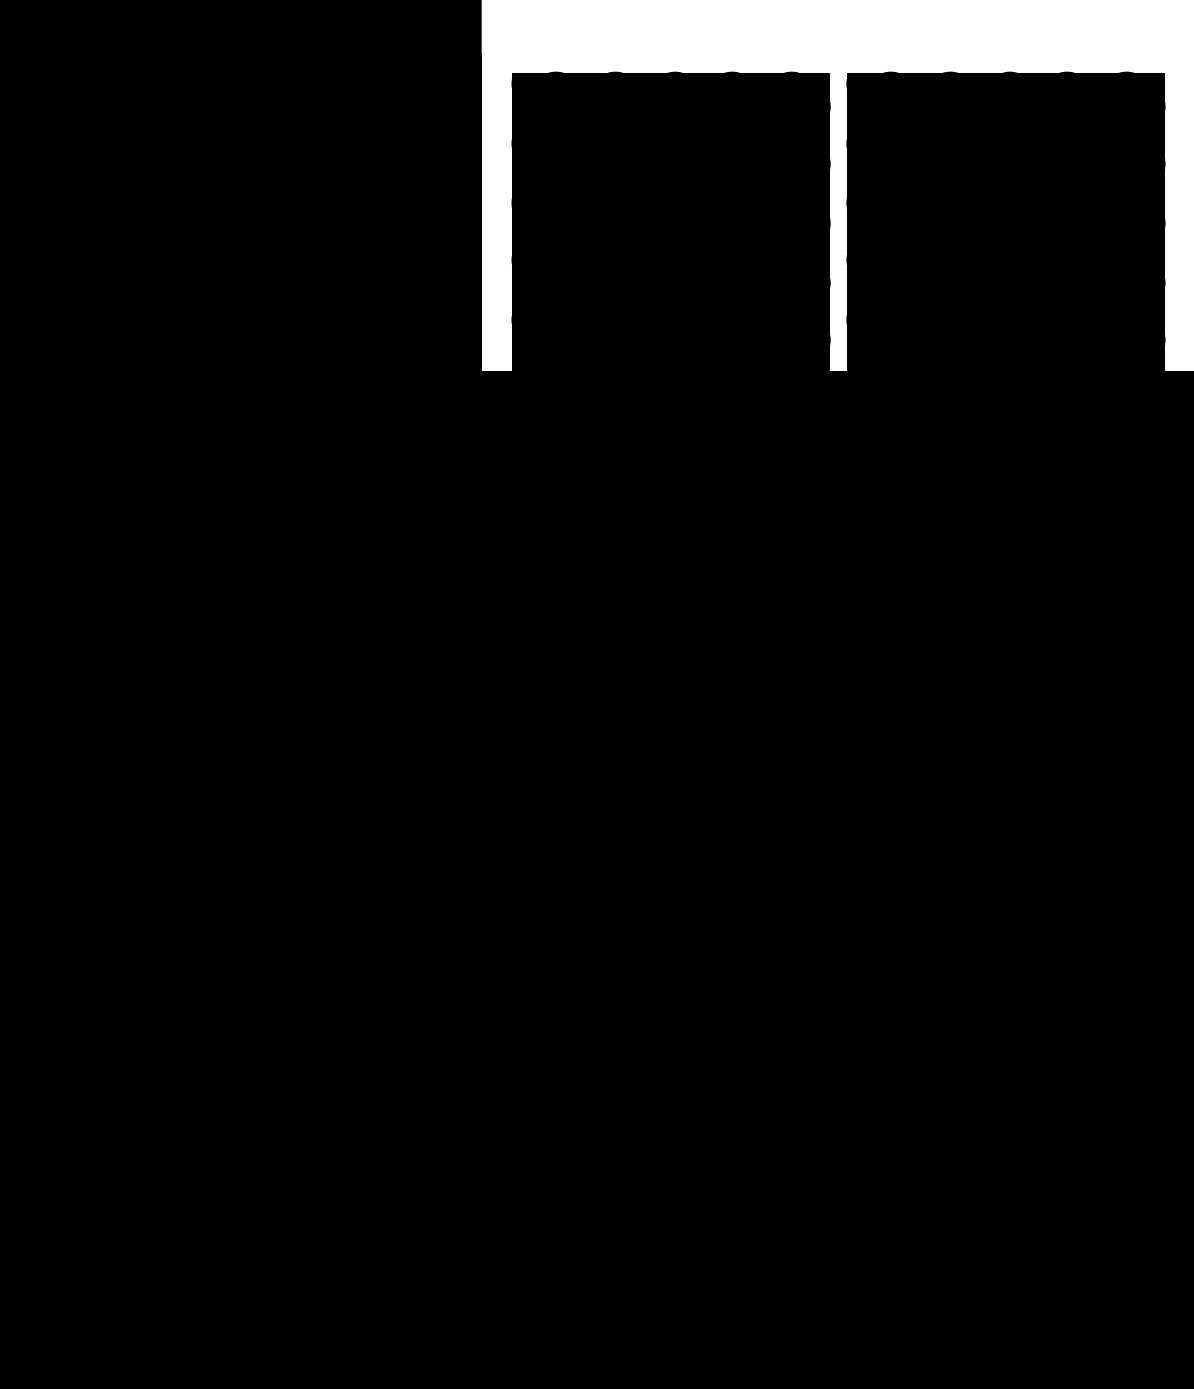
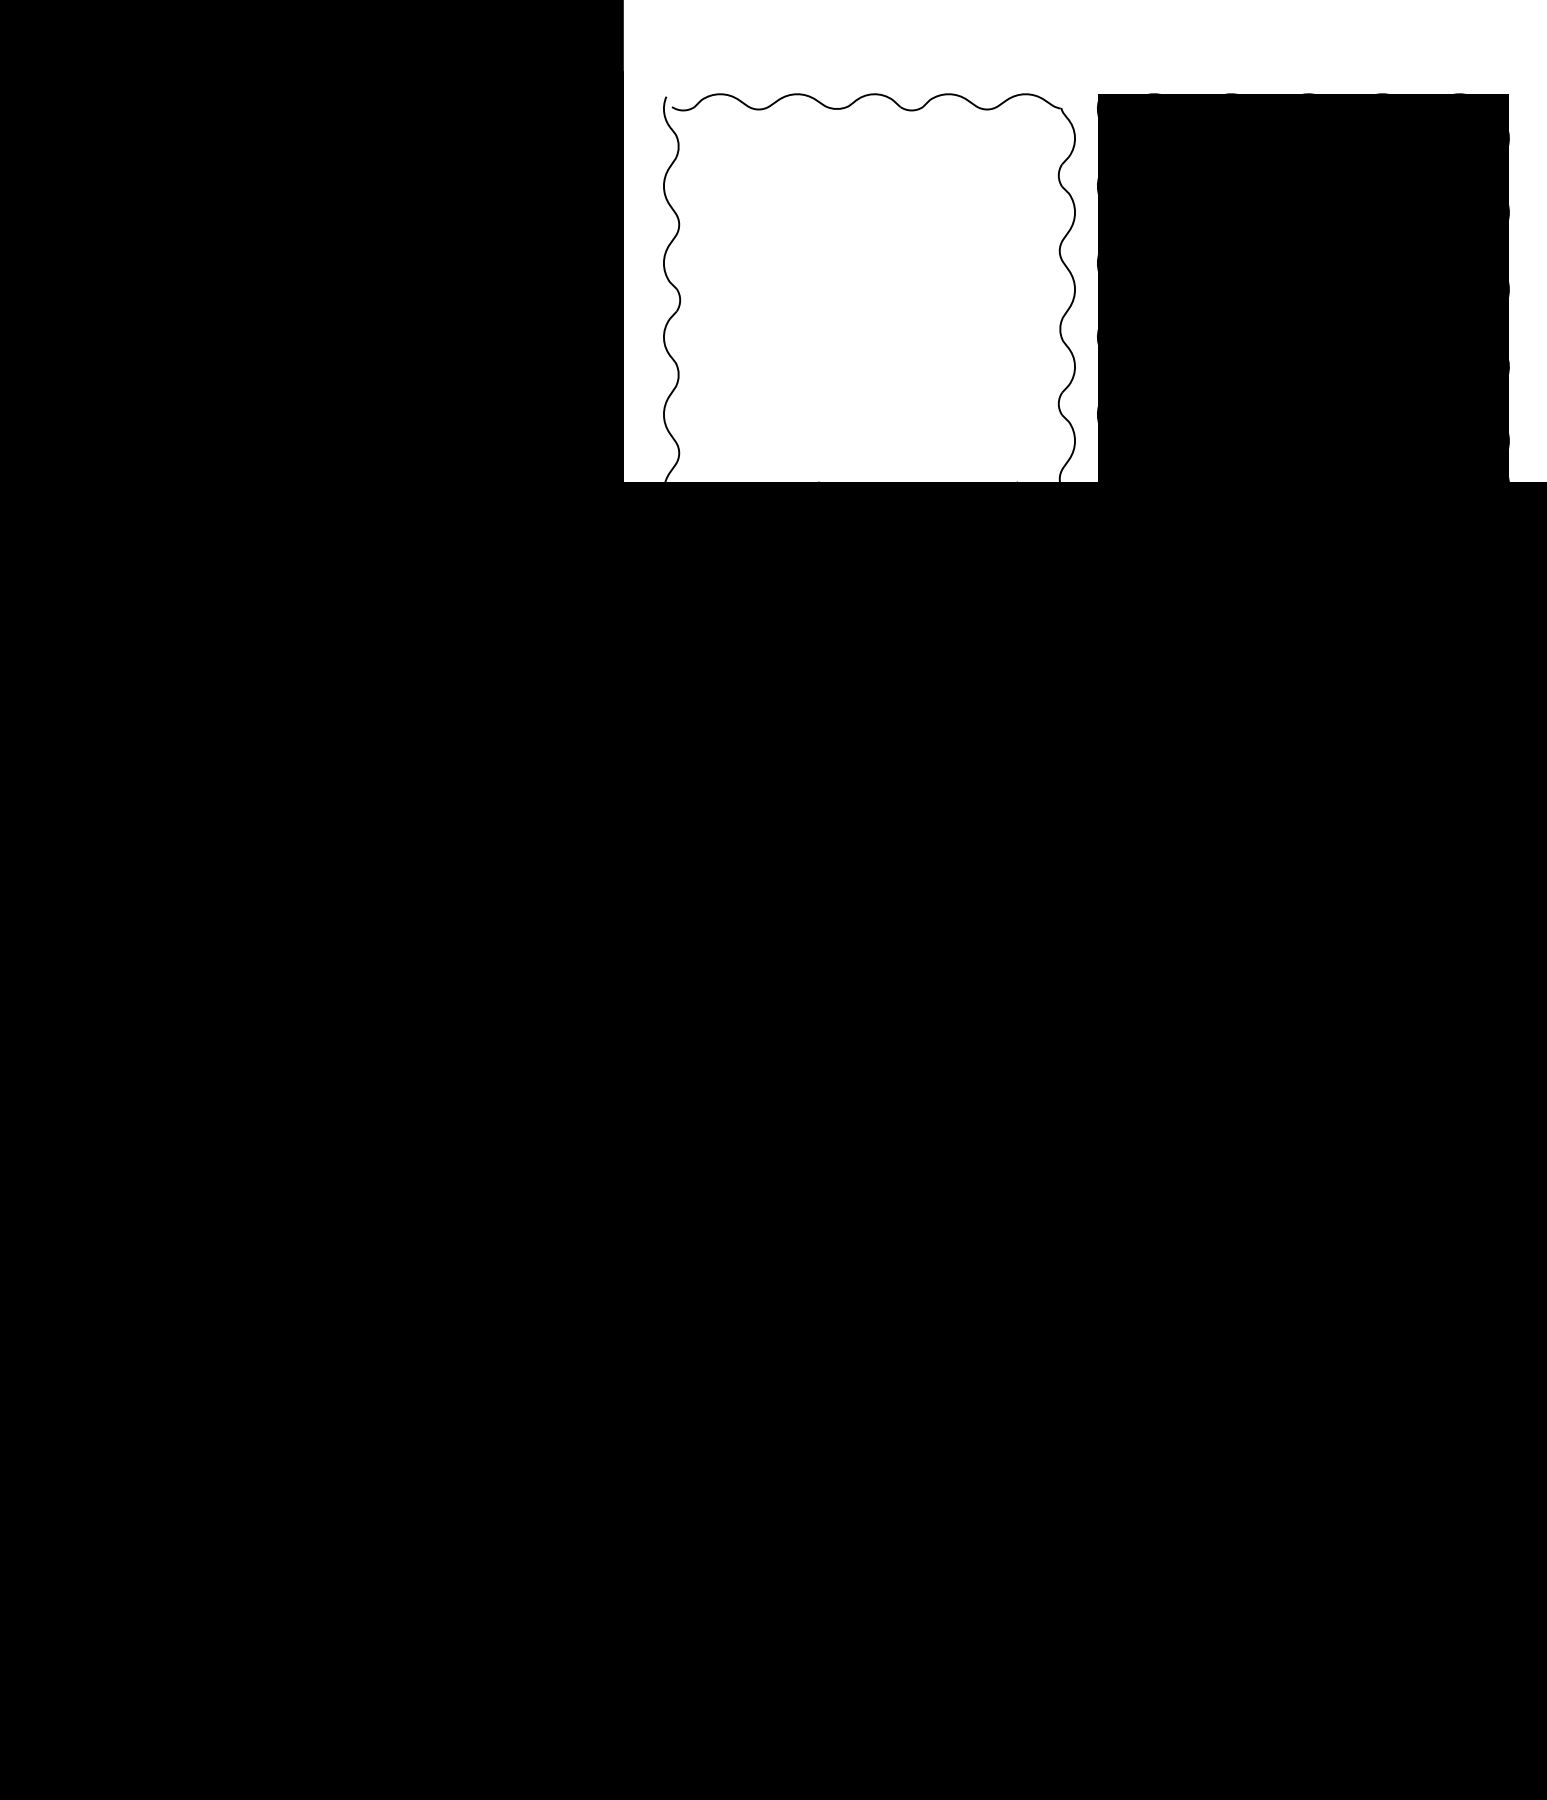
fill: (671, 231) -> (869, 299), removed

